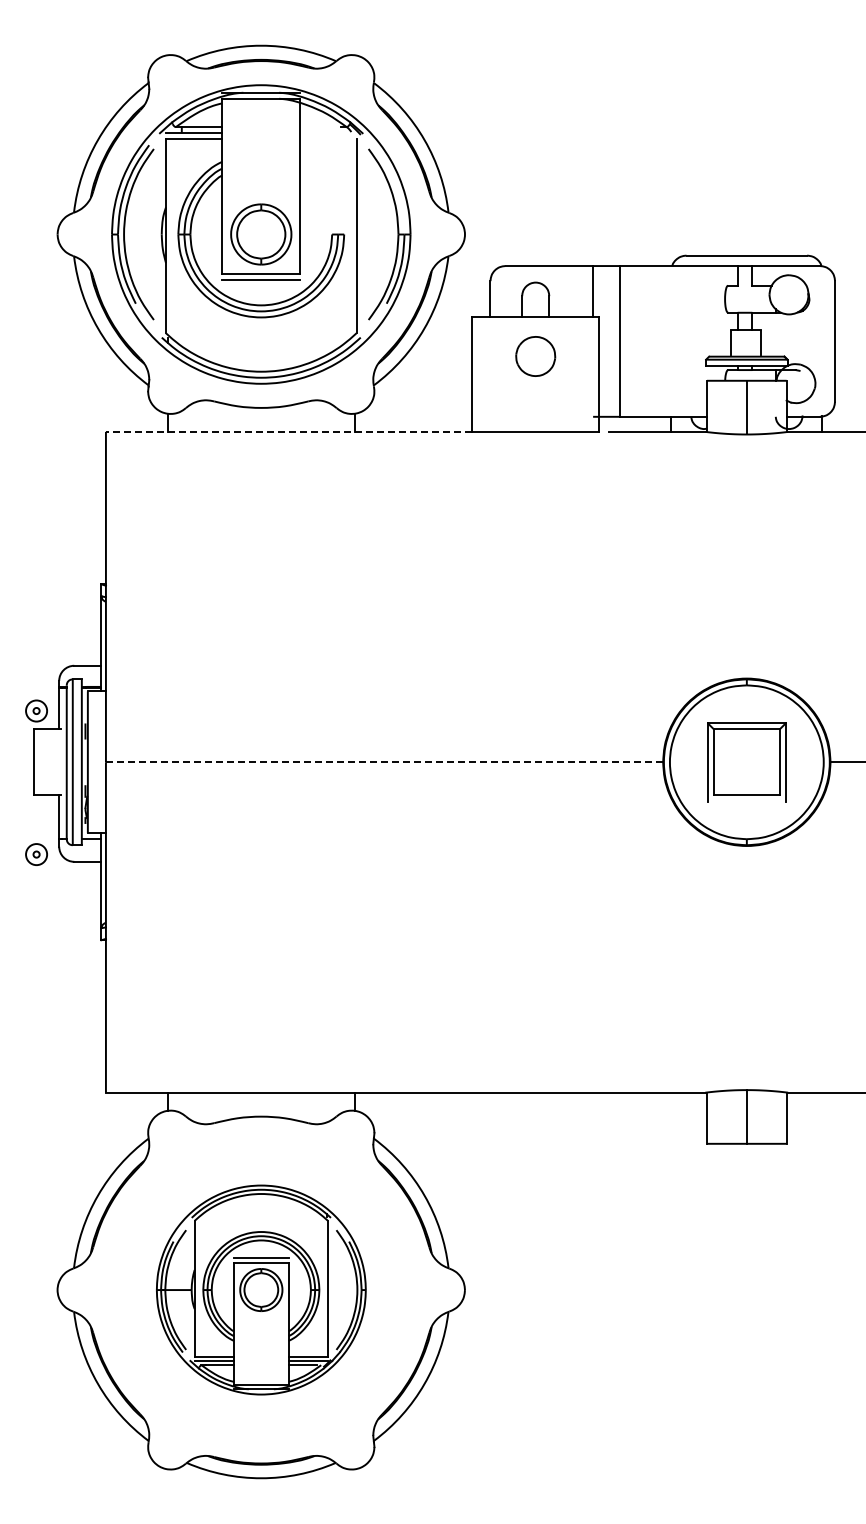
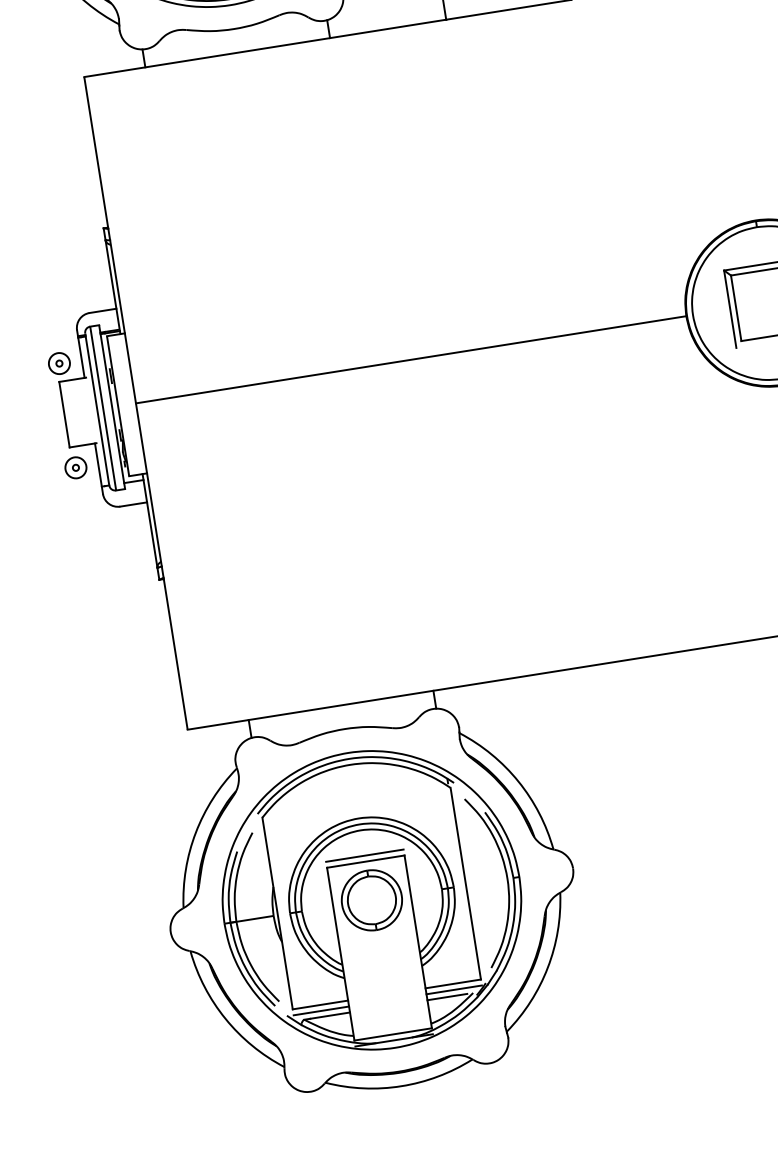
line: (288, 431) -> (264, 48), dashed -> solid
line: (384, 762) -> (411, 359), dashed -> solid
part: (36, 854) -> (75, 467), moved
part: (261, 1289) -> (372, 899), size x1.43

